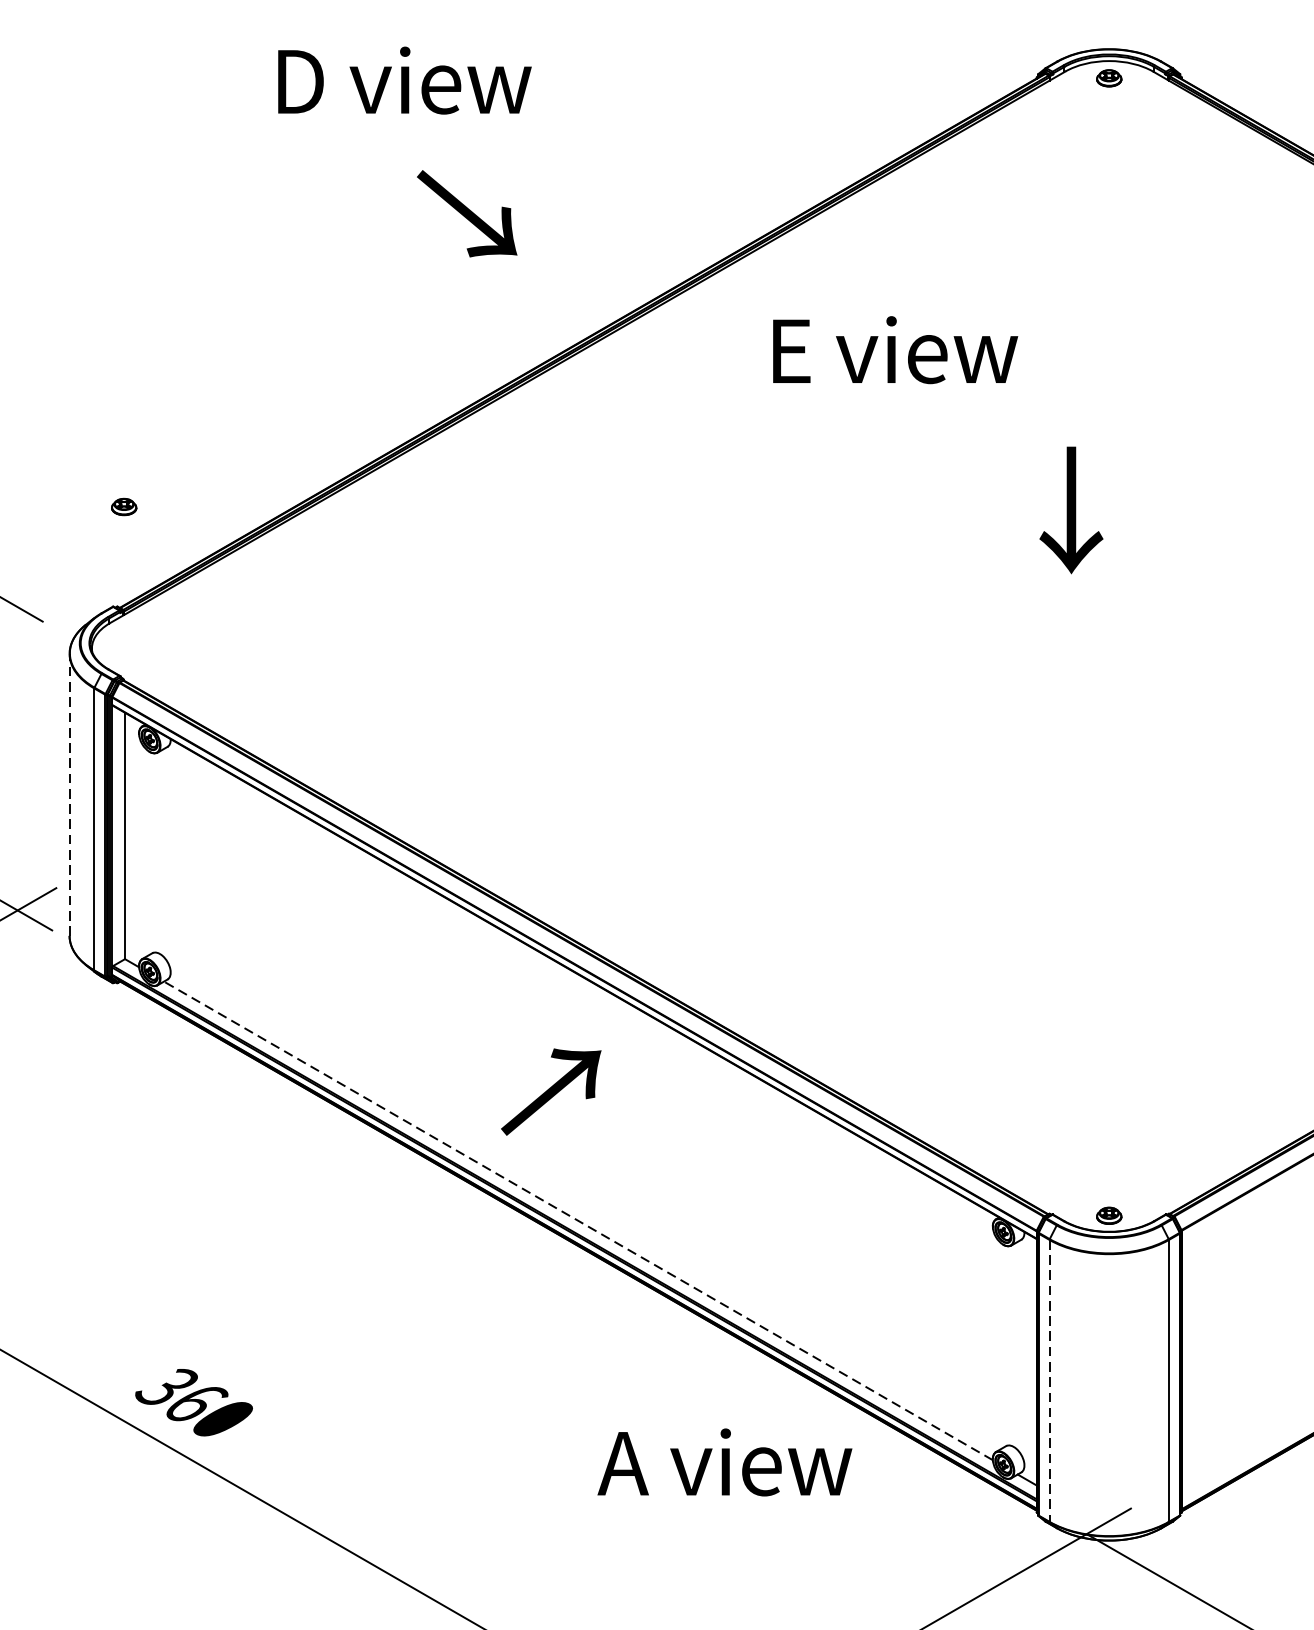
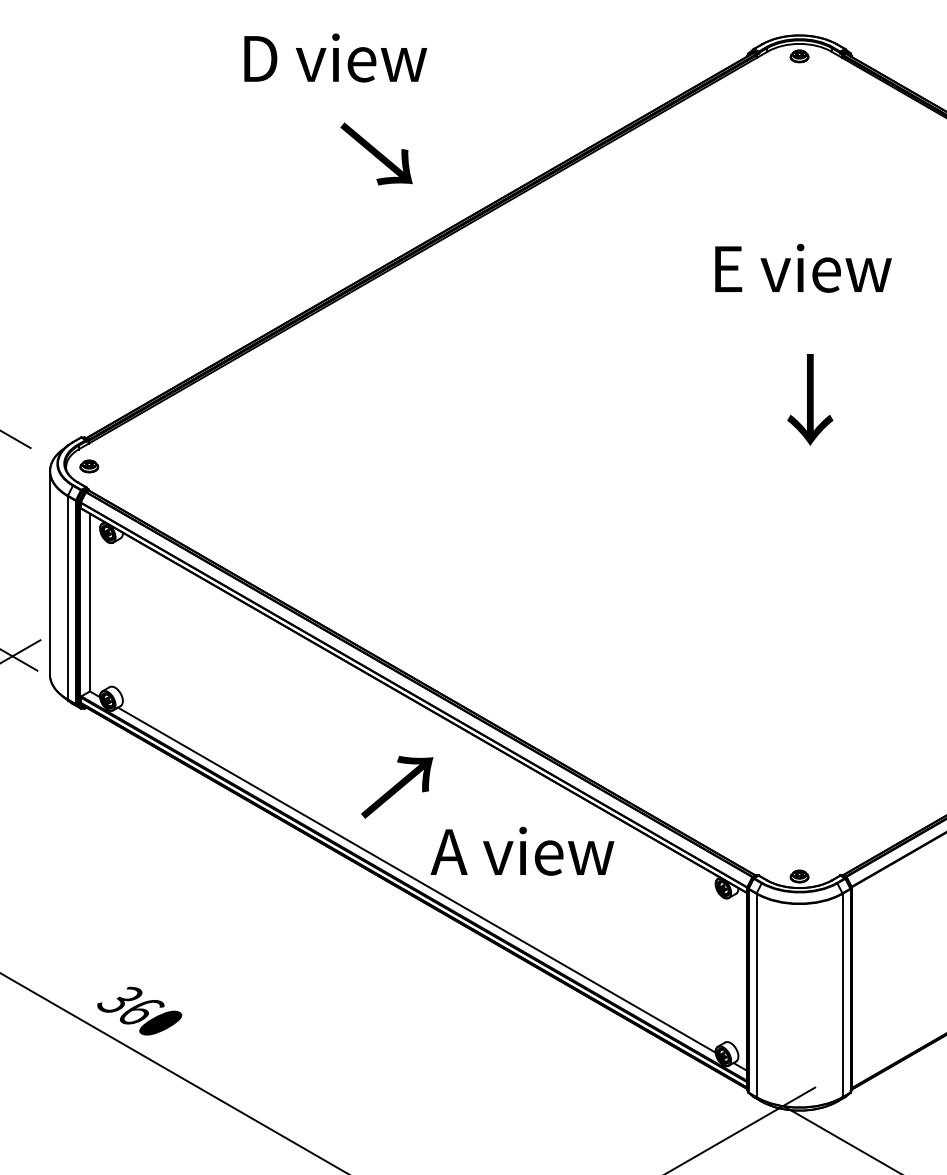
text: (404, 79) -> (335, 57), moved
text: (466, 213) -> (376, 153), moved
text: (895, 348) -> (803, 267), moved
part: (124, 507) -> (89, 466), moved
text: (1071, 509) -> (810, 399), moved
line: (68, 795) -> (49, 573), dashed -> solid
line: (577, 1220) -> (416, 879), dashed -> solid
line: (1049, 1380) -> (756, 995), dashed -> solid
text: (724, 1461) -> (522, 850), moved

